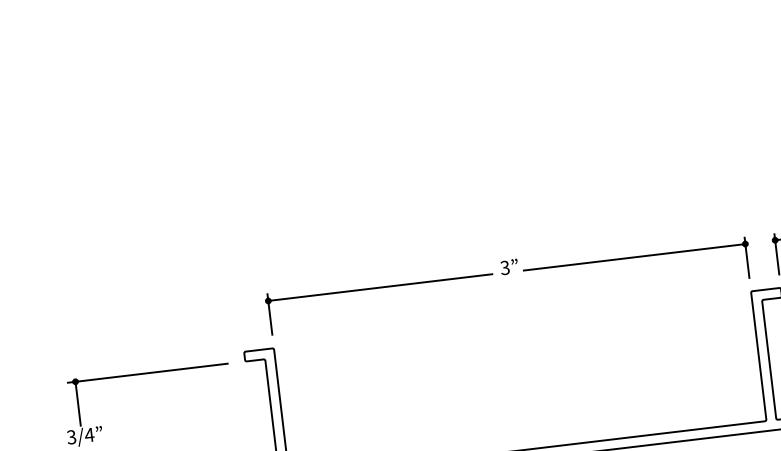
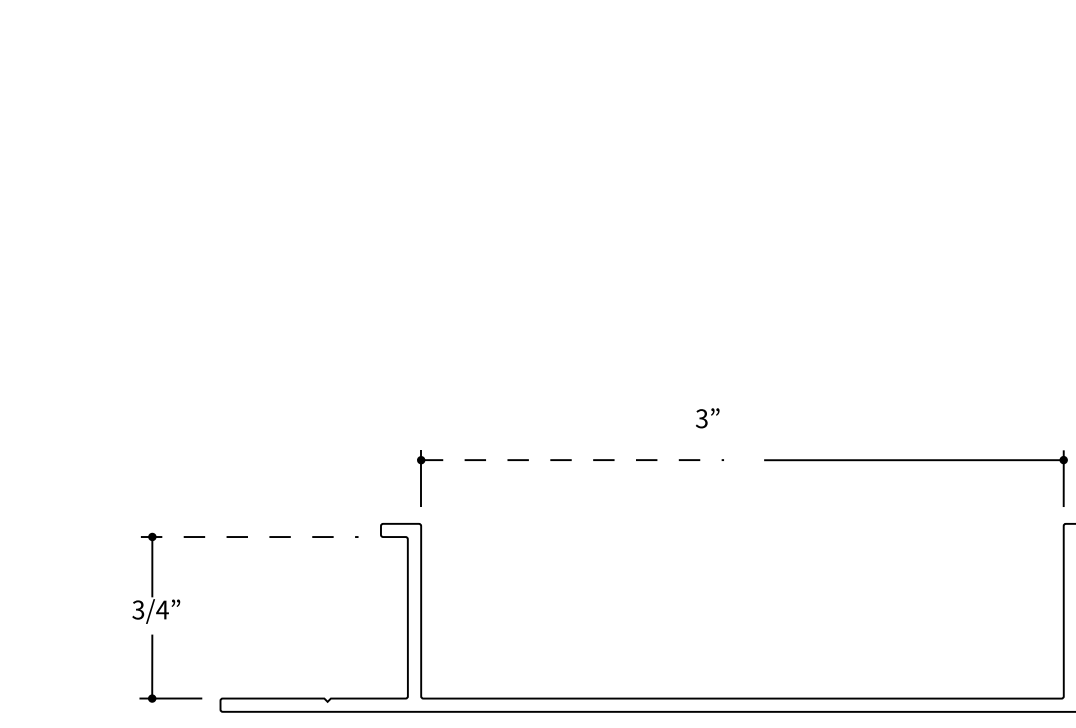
text: (509, 267) -> (707, 418), moved
line: (381, 287) -> (573, 460), solid -> dashed
line: (147, 373) -> (249, 537), solid -> dashed

